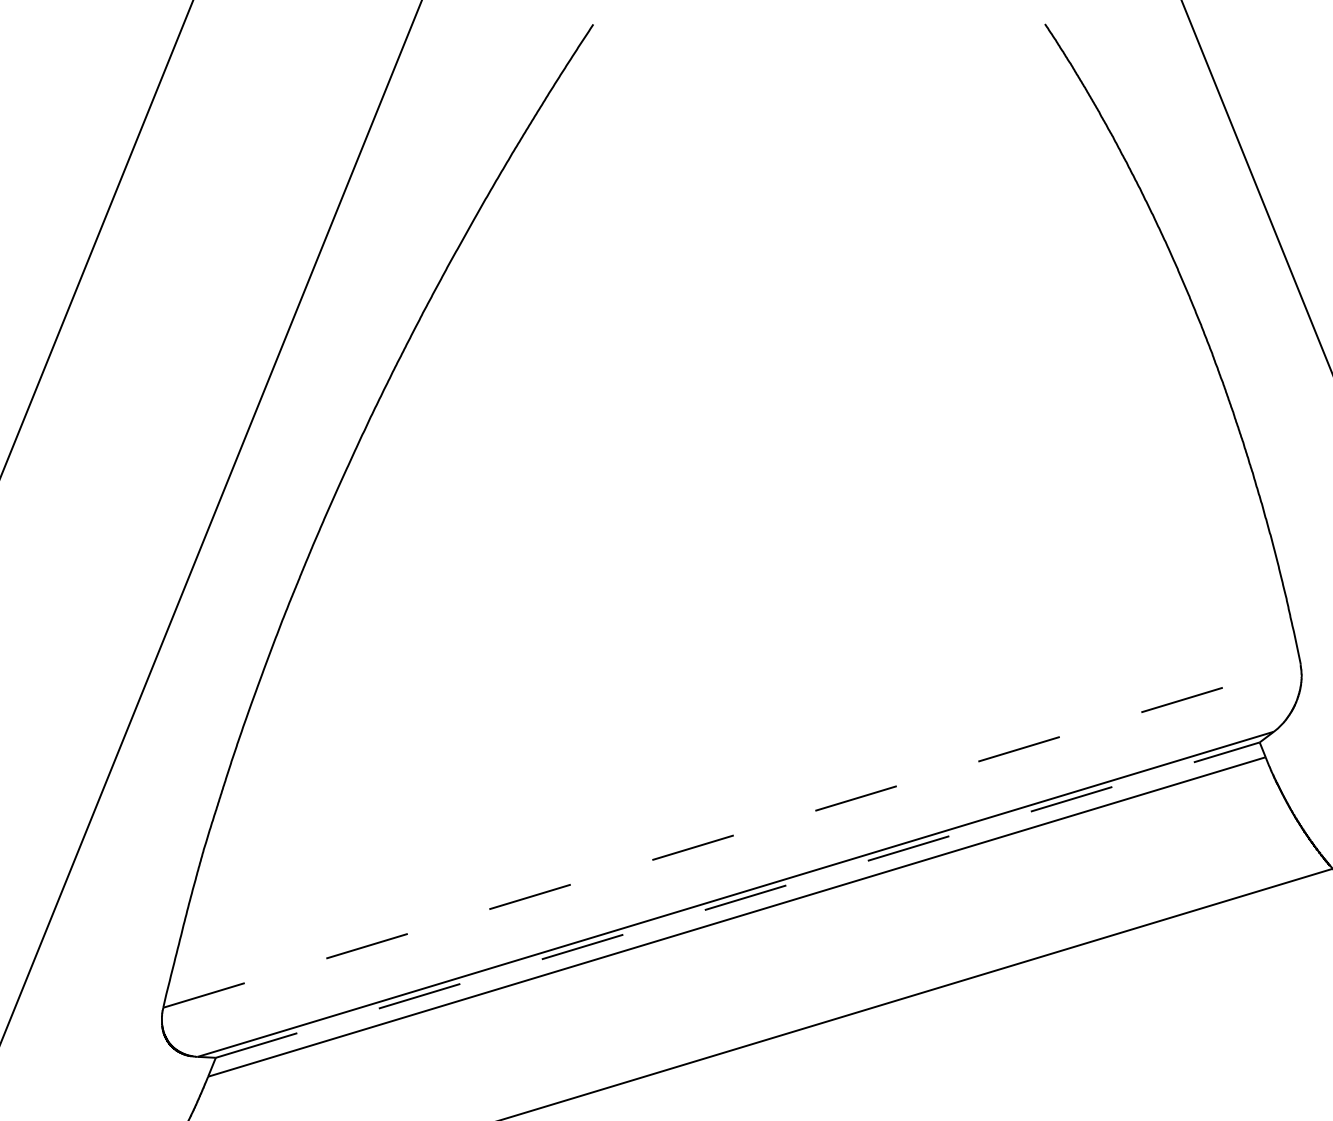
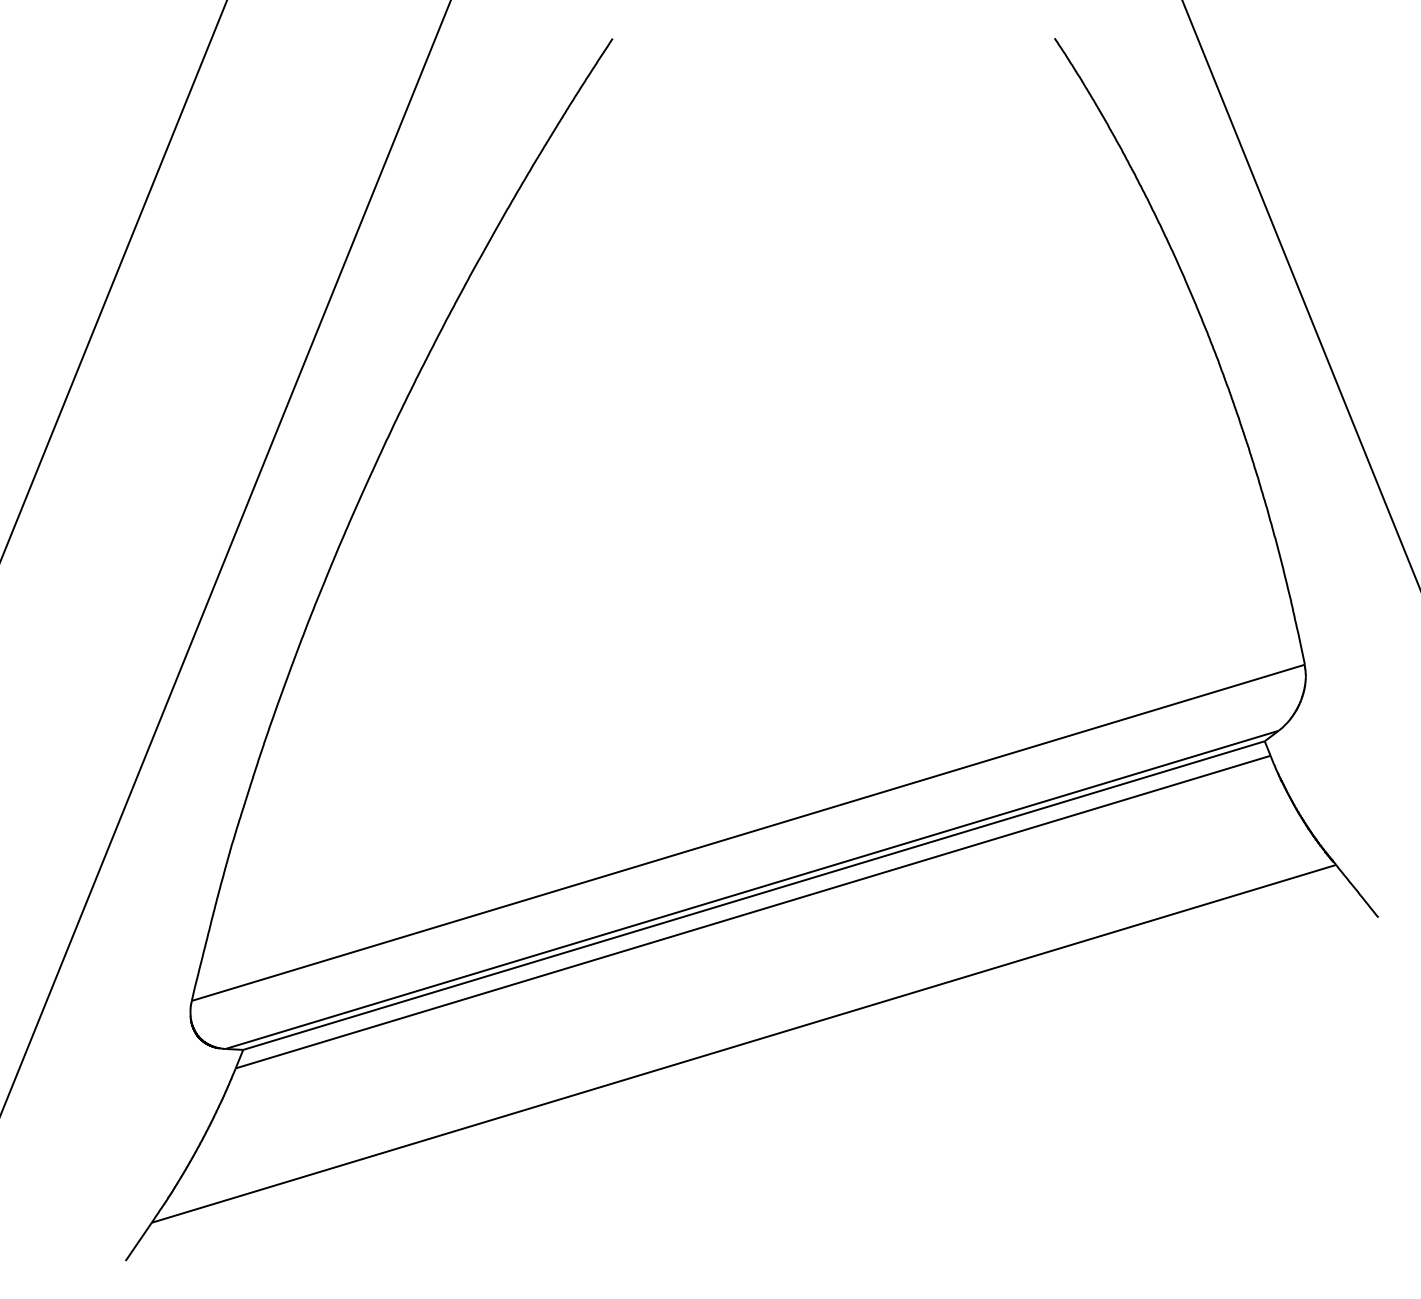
line: (732, 835) -> (748, 832), dashed -> solid
line: (738, 900) -> (754, 895), dashed -> solid

